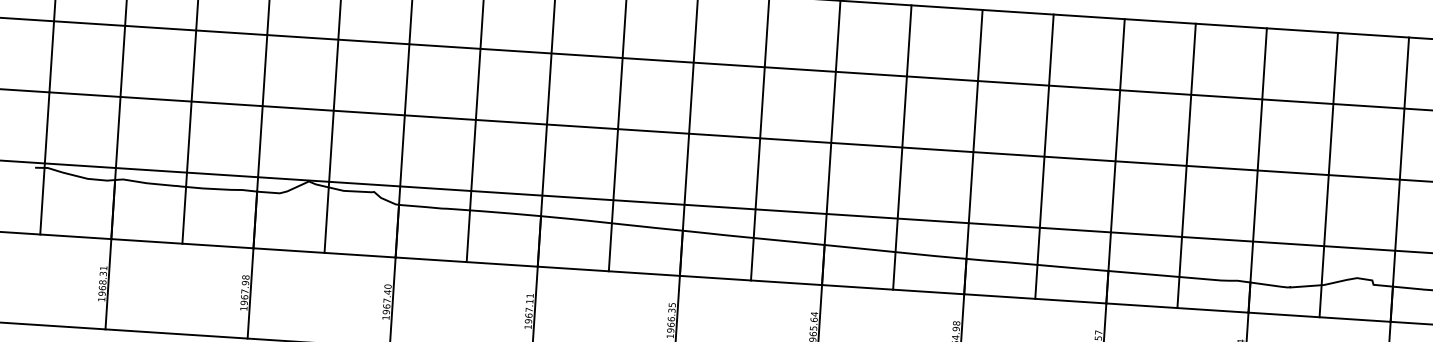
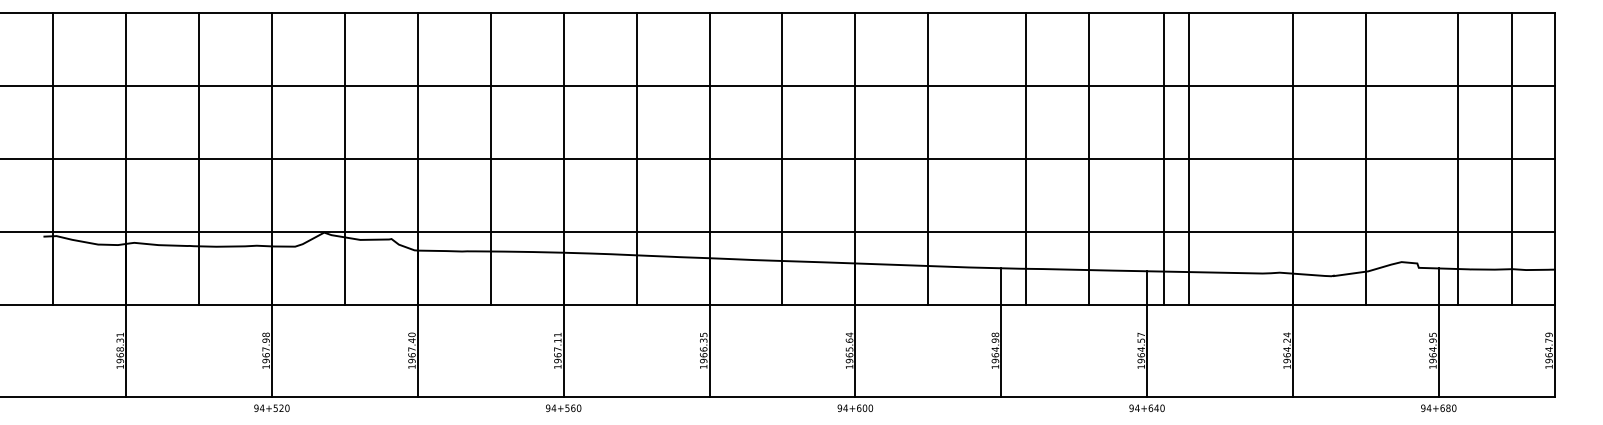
line: (973, 151) -> (1026, 158), moved
line: (1044, 156) -> (1089, 158), moved
line: (1115, 161) -> (1164, 158), moved
line: (1187, 165) -> (1189, 158), moved
line: (1399, 179) -> (1457, 158), moved

